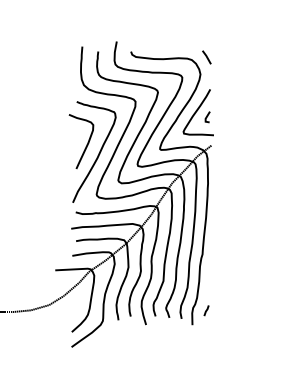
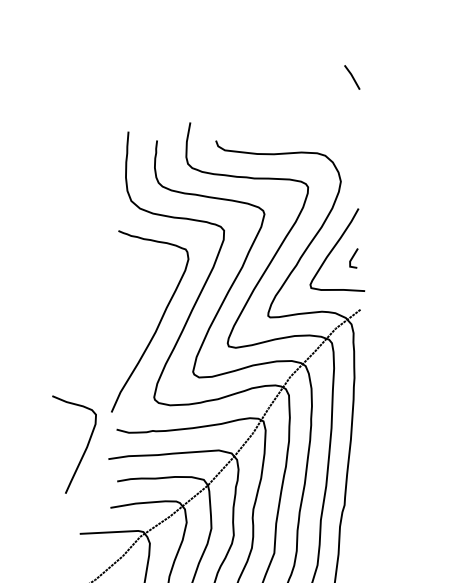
line: (206, 57) -> (351, 77), moved
curve: (86, 144) -> (83, 449), moved

